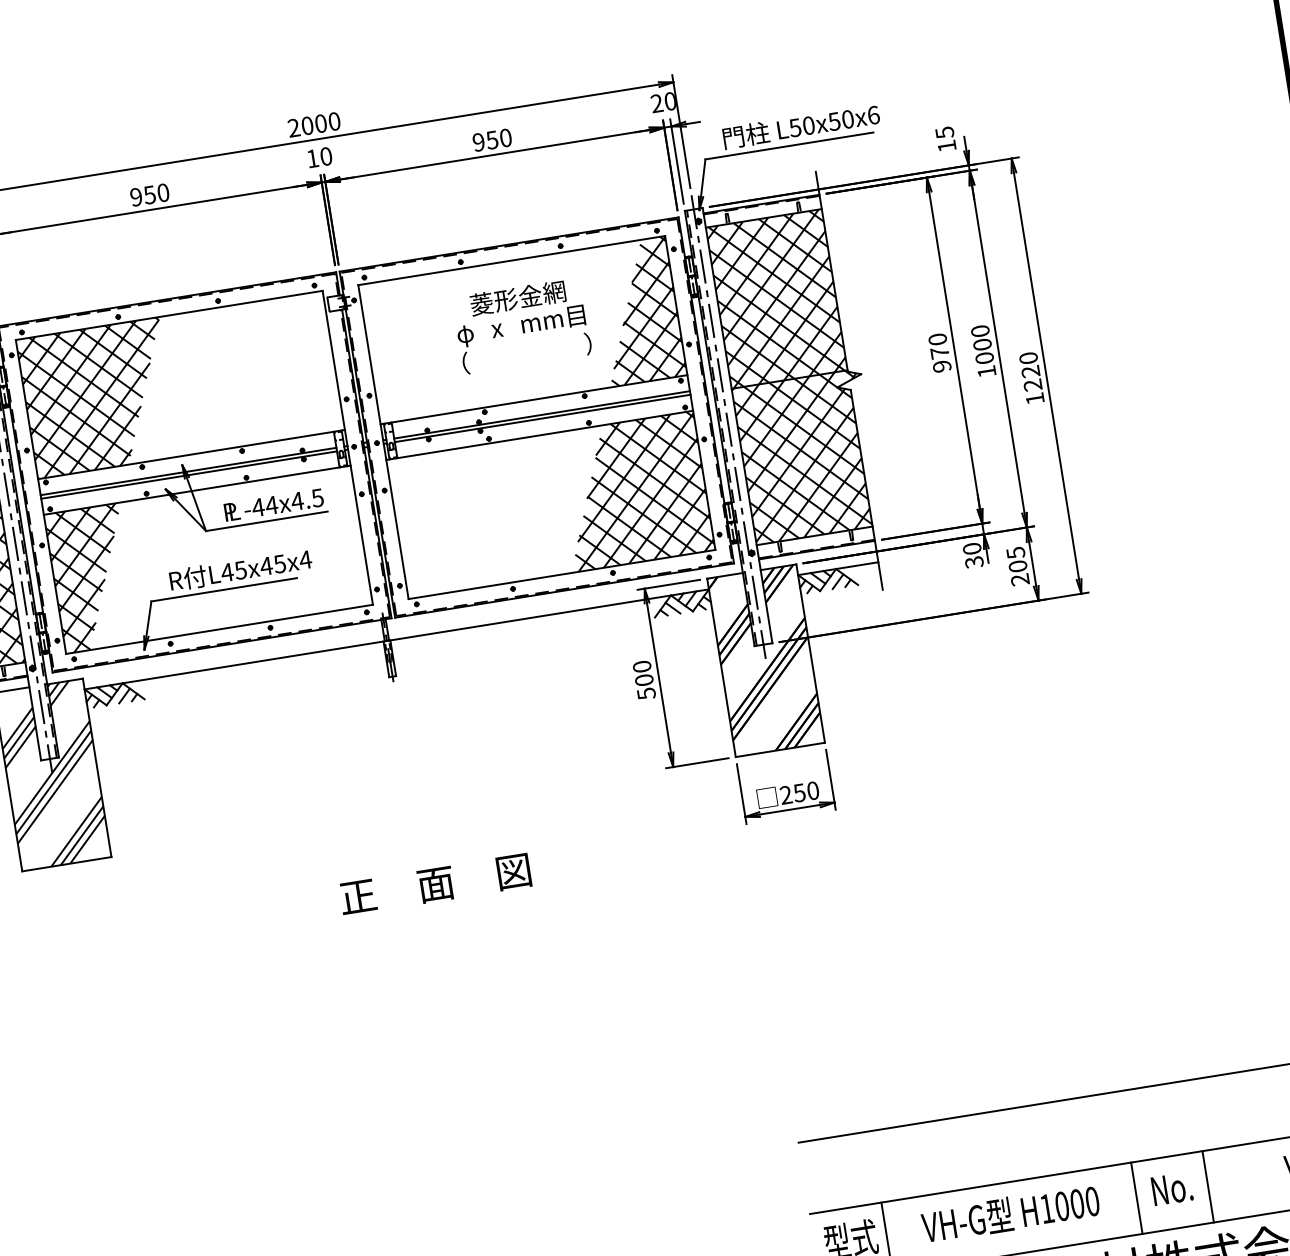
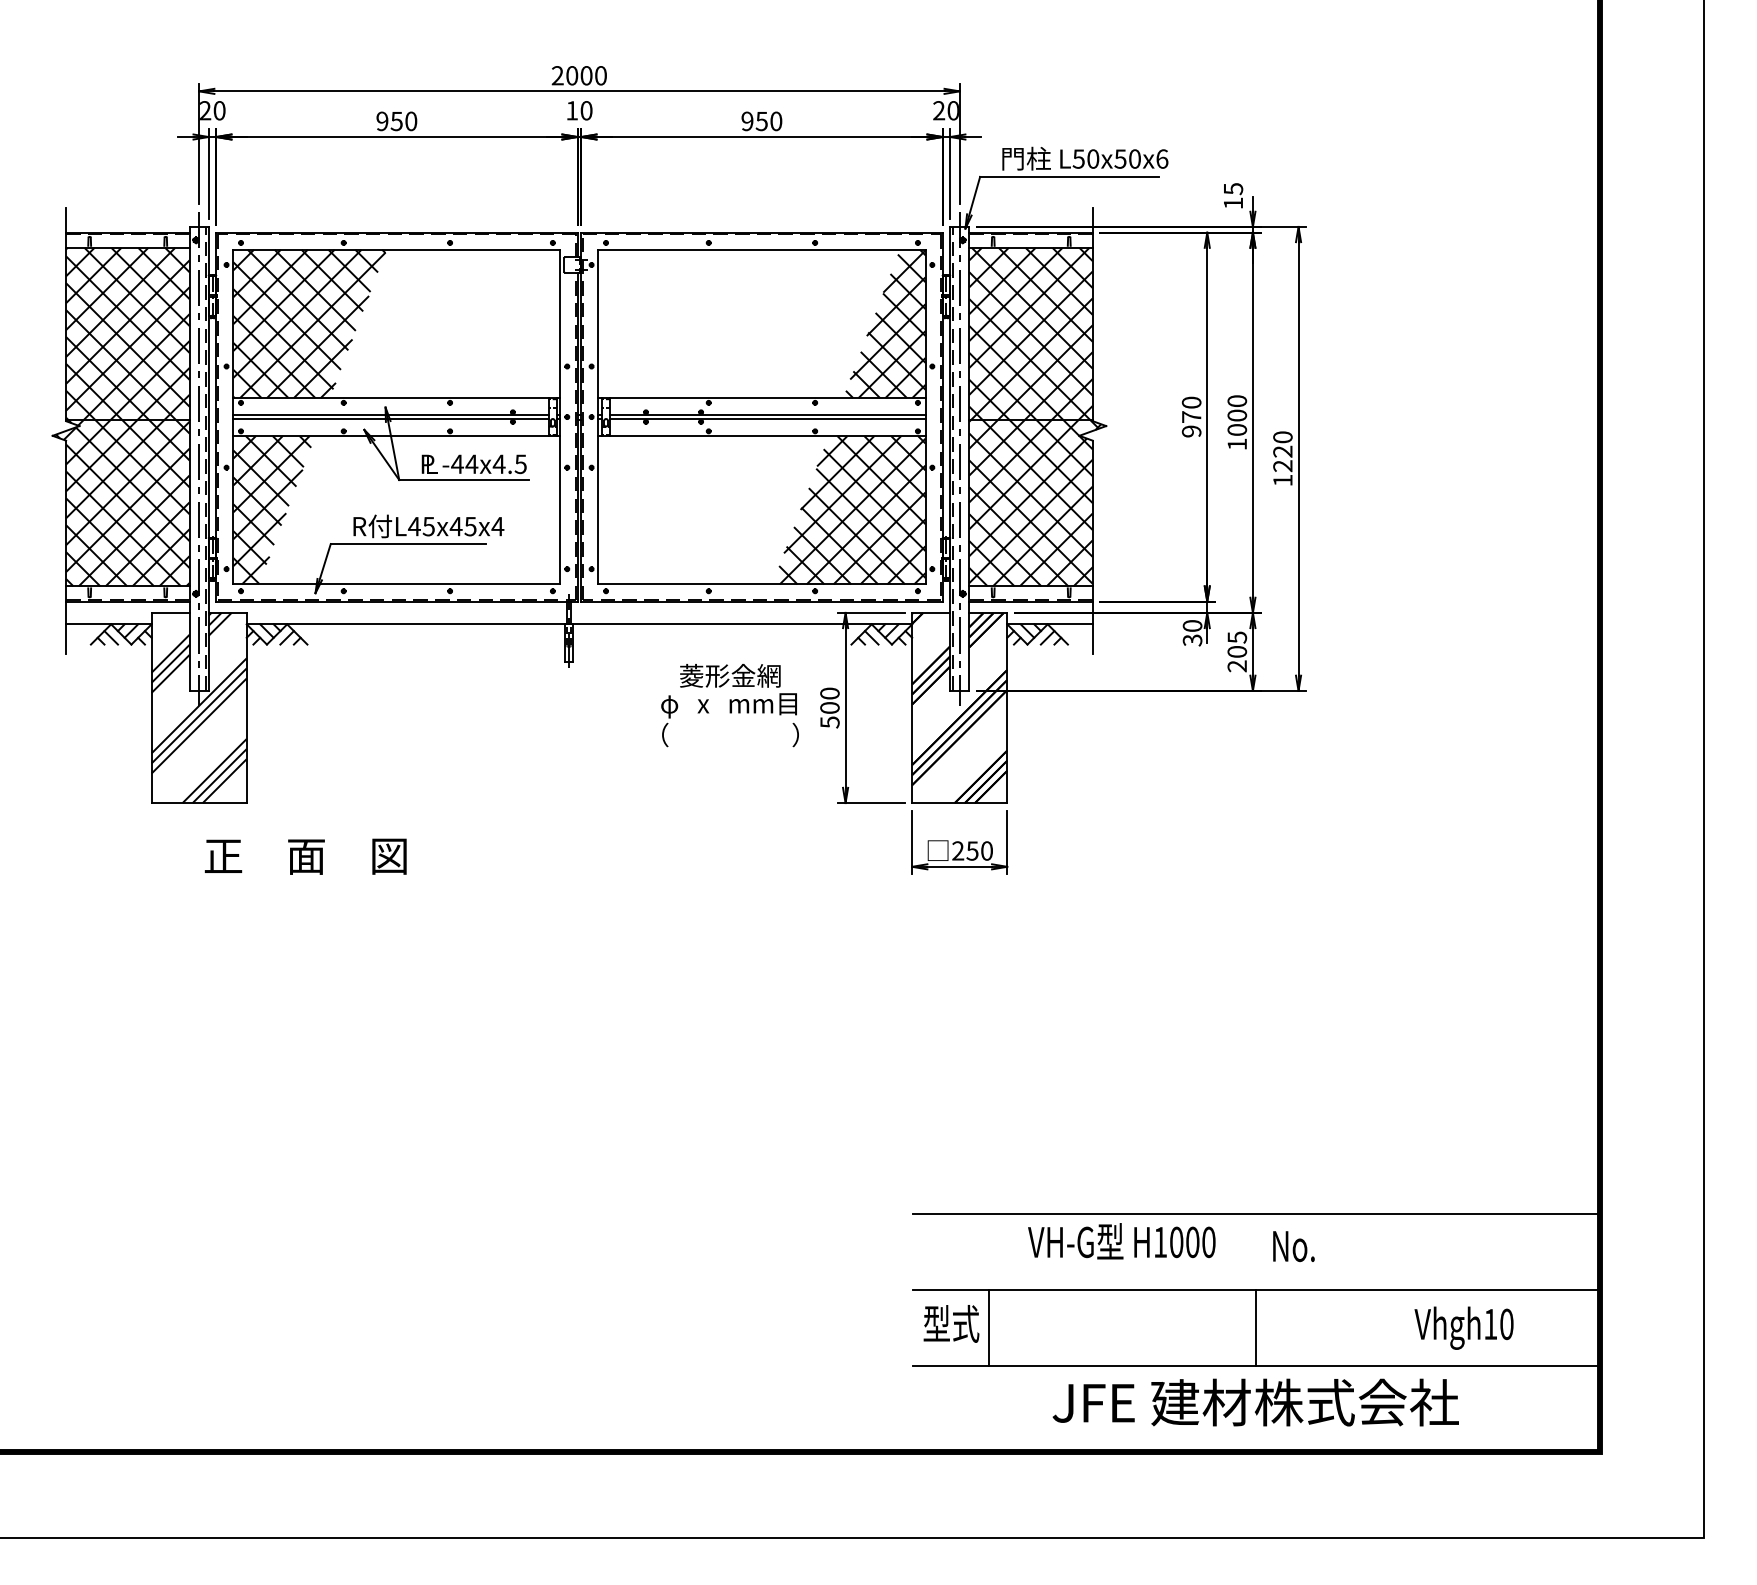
text: (521, 326) -> (729, 705), moved
text: (435, 884) -> (305, 856), moved
line: (1208, 1187) -> (1331, 1328), removed
text: (1171, 1188) -> (1293, 1246), moved
text: (1010, 1213) -> (1121, 1241), moved

